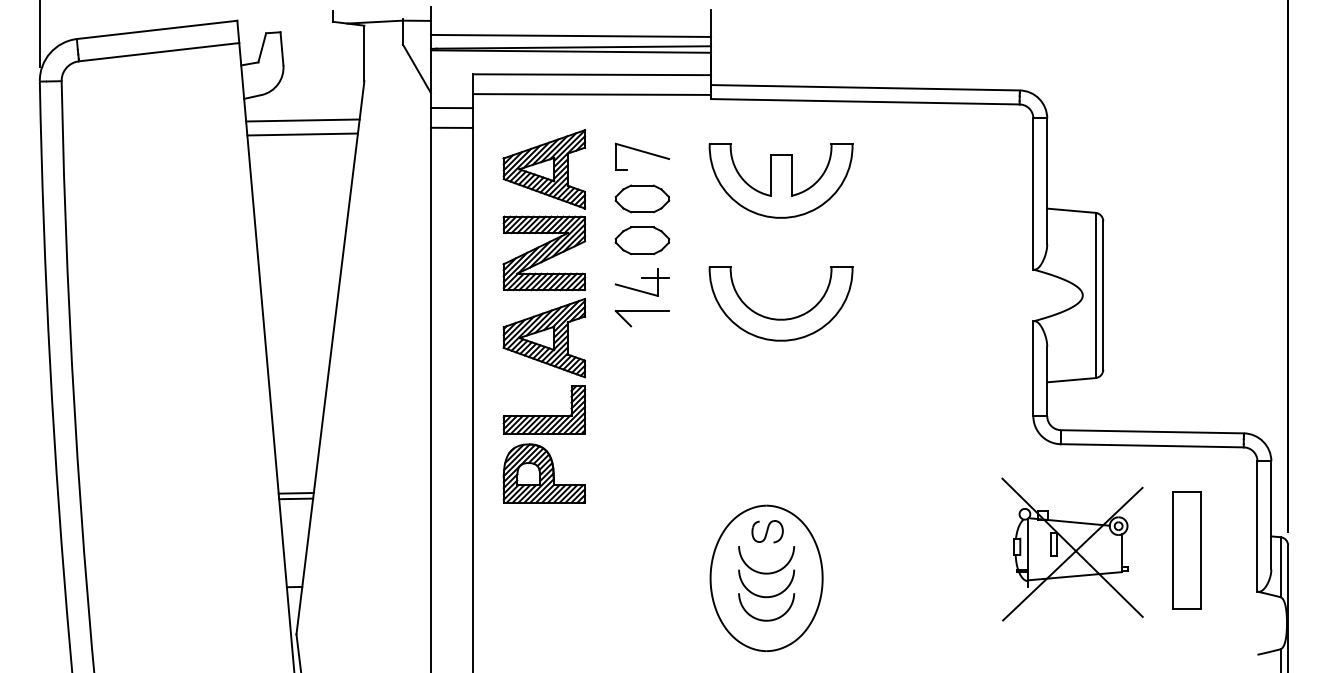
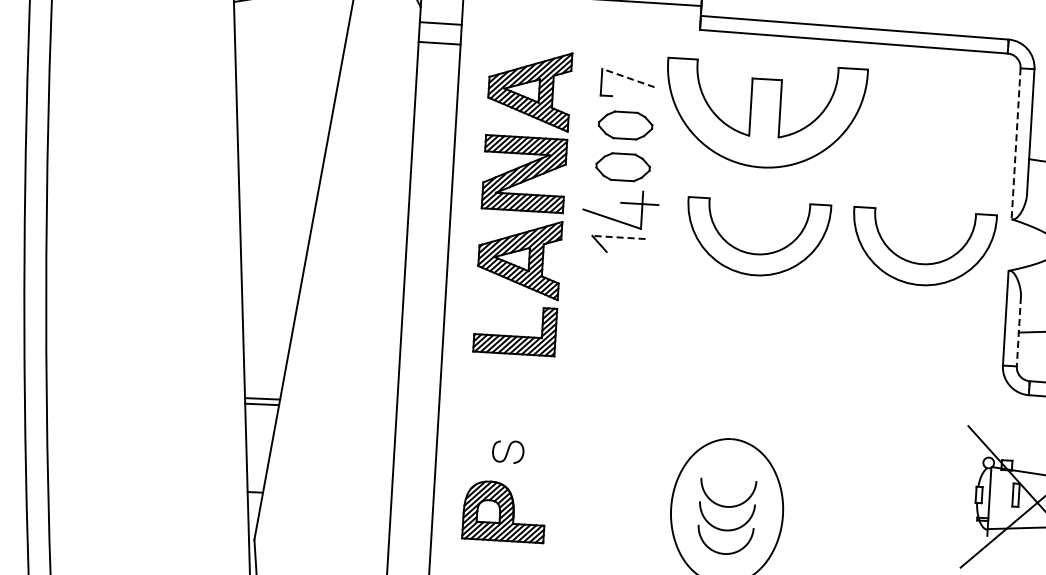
line: (591, 94) -> (580, 18), removed
line: (302, 120) -> (290, 27), removed
line: (302, 134) -> (290, 41), removed
line: (642, 151) -> (628, 78), solid -> dashed
part: (780, 180) -> (764, 115), size x1.4
line: (1033, 194) -> (1016, 144), solid -> dashed
part: (641, 282) -> (619, 208), size x1.4
line: (642, 311) -> (618, 237), solid -> dashed
part: (946, 318) -> (922, 262), added
line: (1047, 381) -> (1019, 331), solid -> dashed
part: (544, 473) -> (504, 511), moved
part: (767, 531) -> (508, 451), moved

